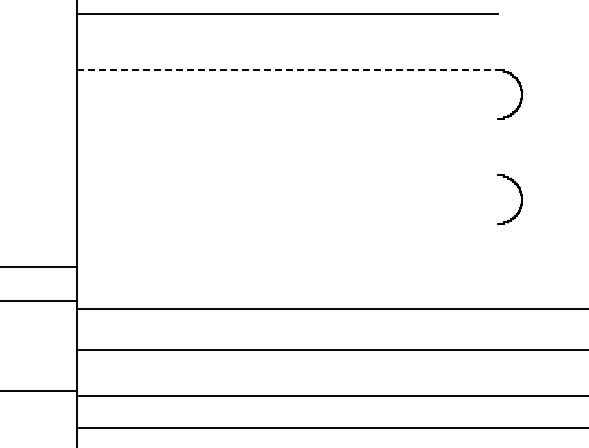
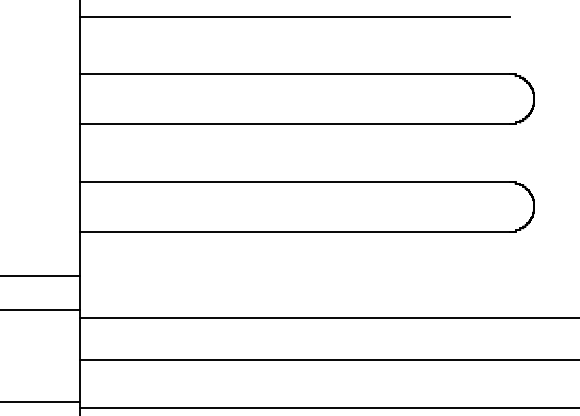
line: (287, 70) -> (294, 74), dashed -> solid
line: (287, 118) -> (294, 123), added
line: (287, 175) -> (294, 182), added
line: (287, 223) -> (294, 231), added

